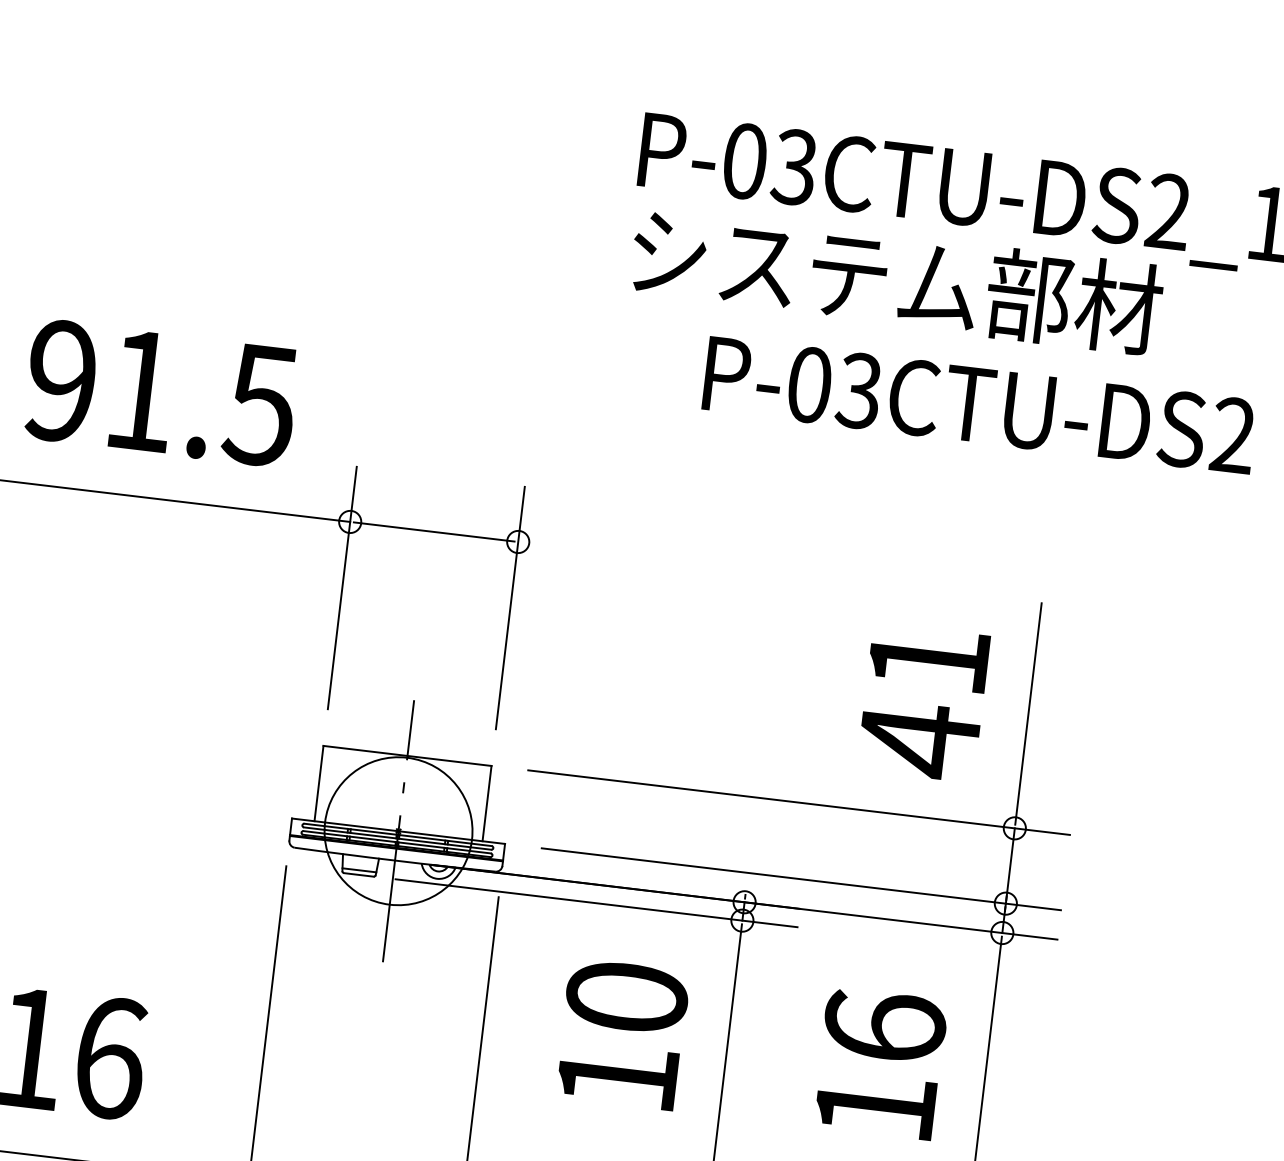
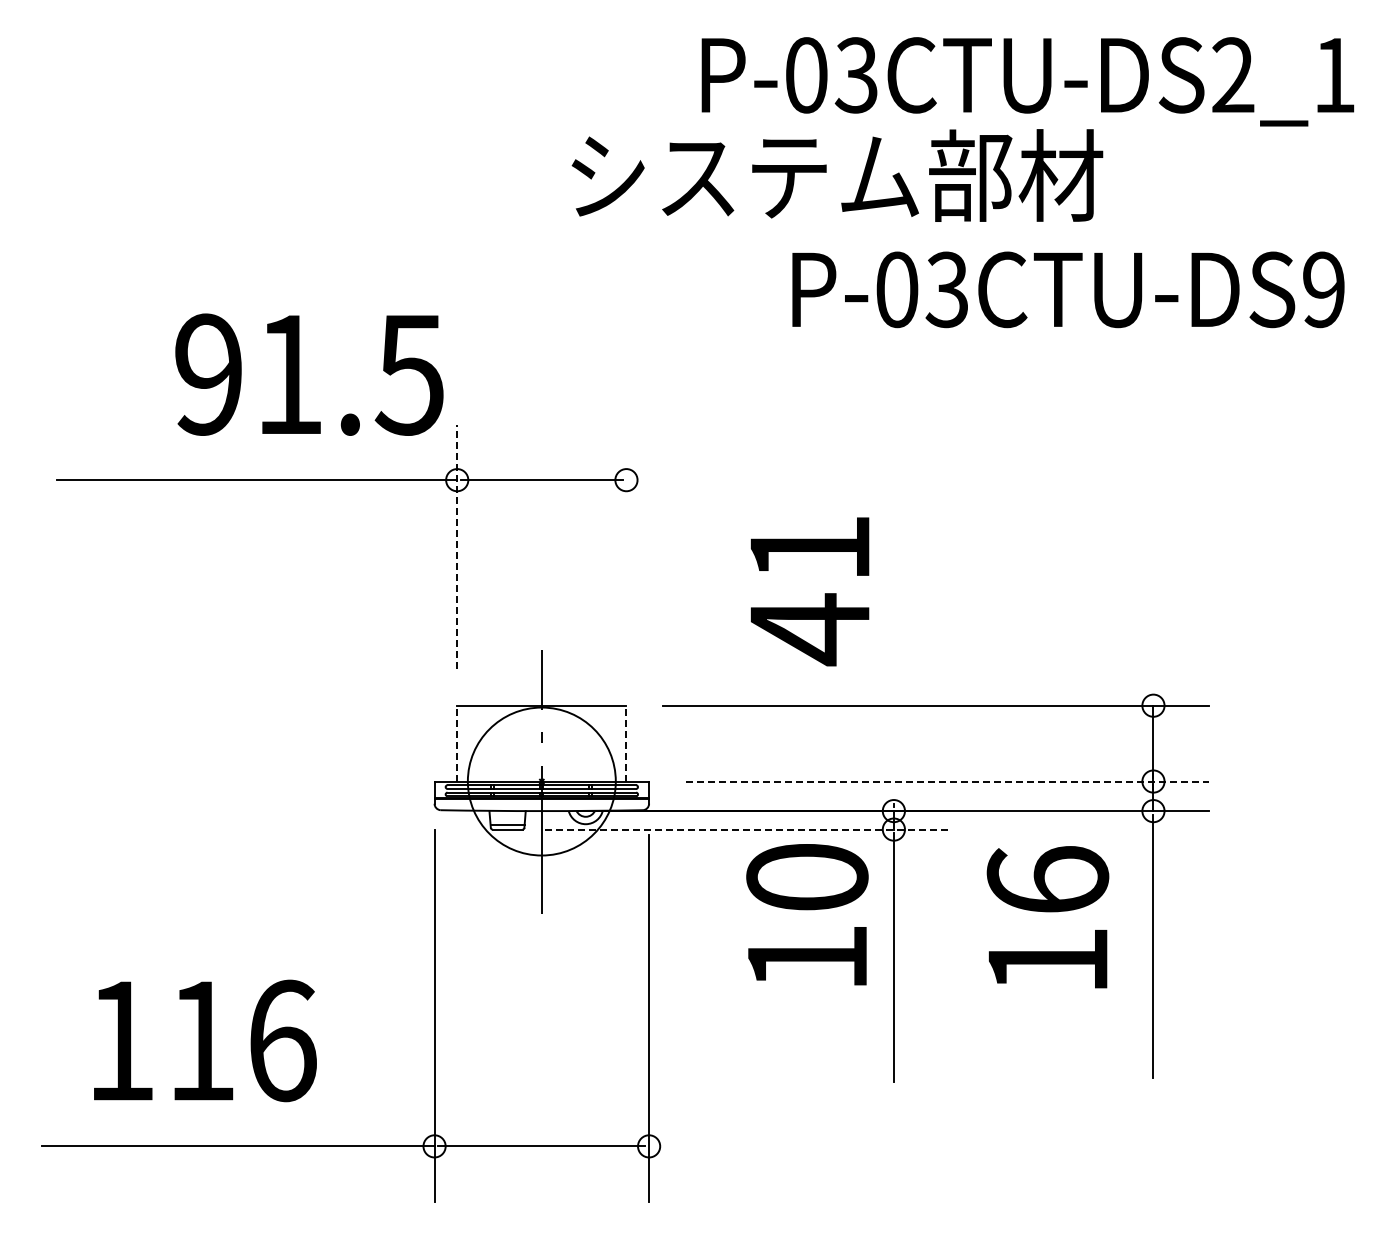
text: (896, 280) -> (837, 175), moved
text: (161, 393) -> (309, 374), moved
text: (1232, 436) -> (1323, 290), P-03CTU-DS2 -> P-03CTU-DS9
line: (342, 587) -> (457, 546), solid -> dashed
line: (510, 607) -> (626, 546), removed
text: (923, 702) -> (809, 591), moved
line: (1028, 713) -> (1153, 590), removed
line: (319, 783) -> (457, 743), solid -> dashed
line: (487, 803) -> (626, 743), solid -> dashed
line: (802, 879) -> (948, 781), solid -> dashed
line: (597, 903) -> (747, 829), solid -> dashed
text: (622, 1034) -> (807, 914), moved
text: (880, 1063) -> (1047, 917), moved

